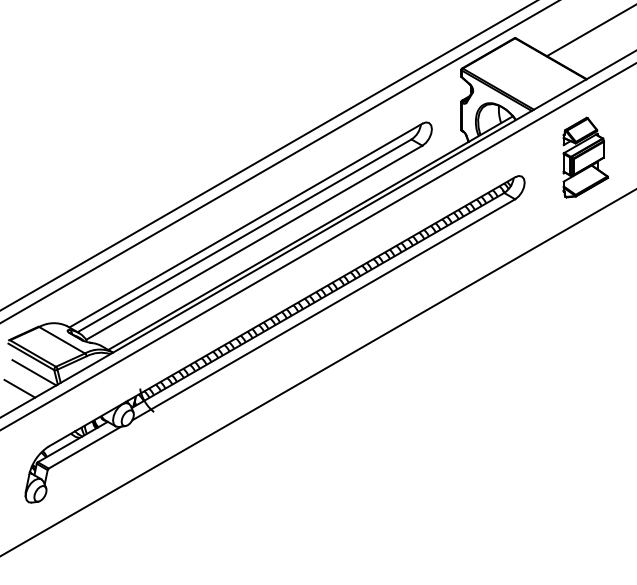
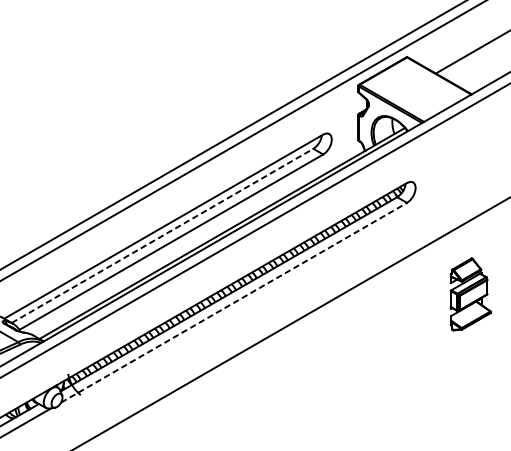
part: (585, 157) -> (470, 294), moved
line: (244, 235) -> (162, 235), solid -> dashed
line: (324, 309) -> (234, 302), solid -> dashed

